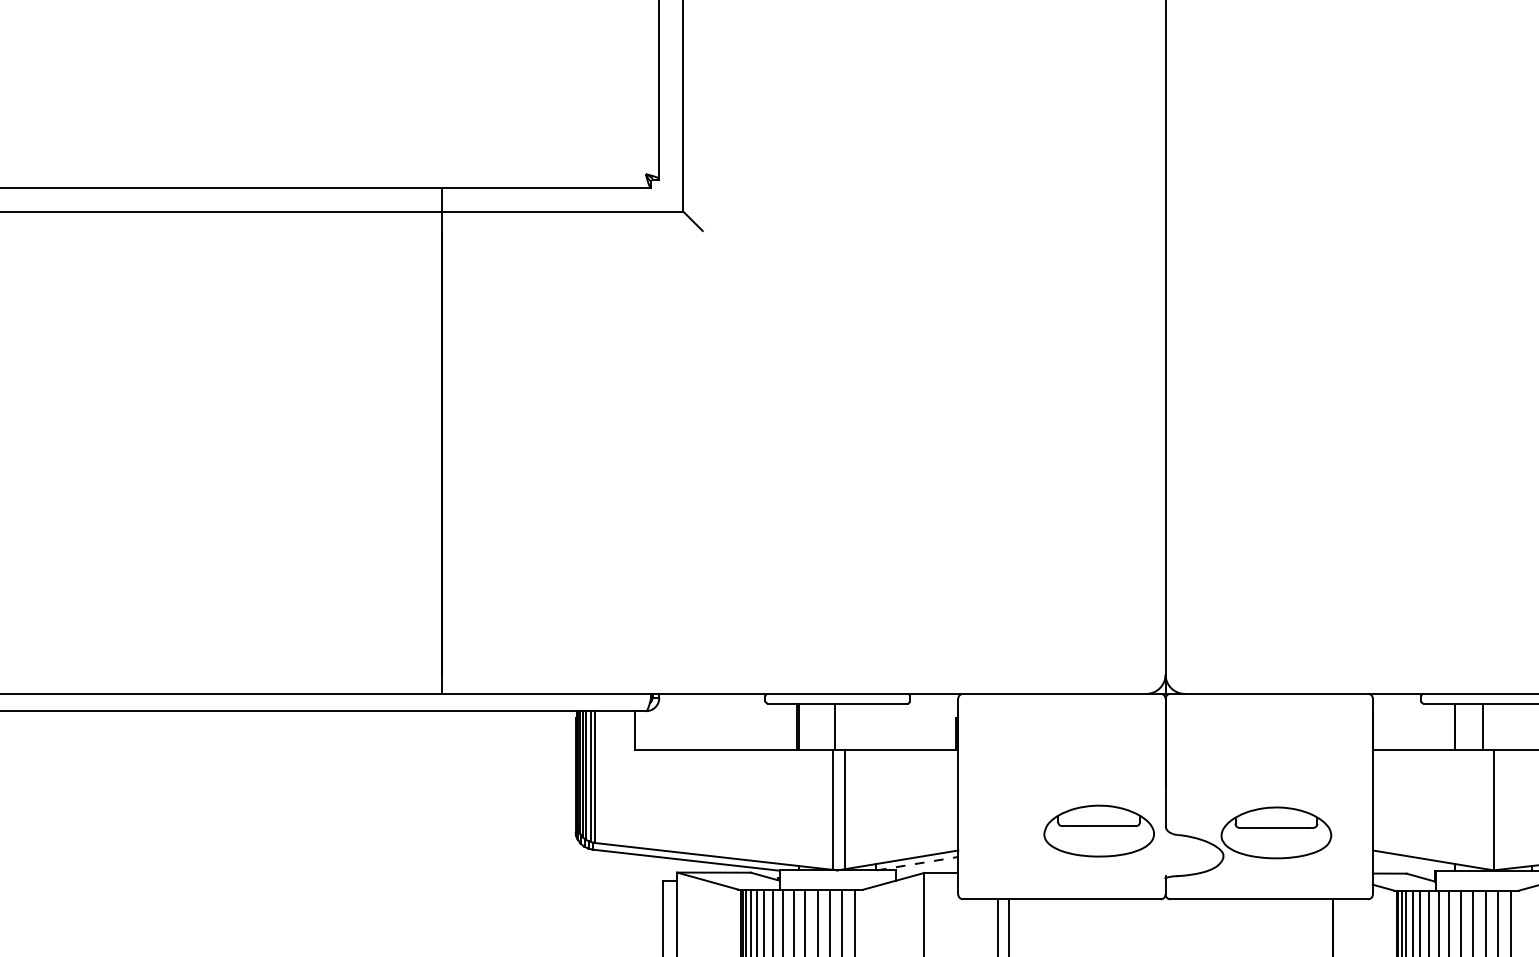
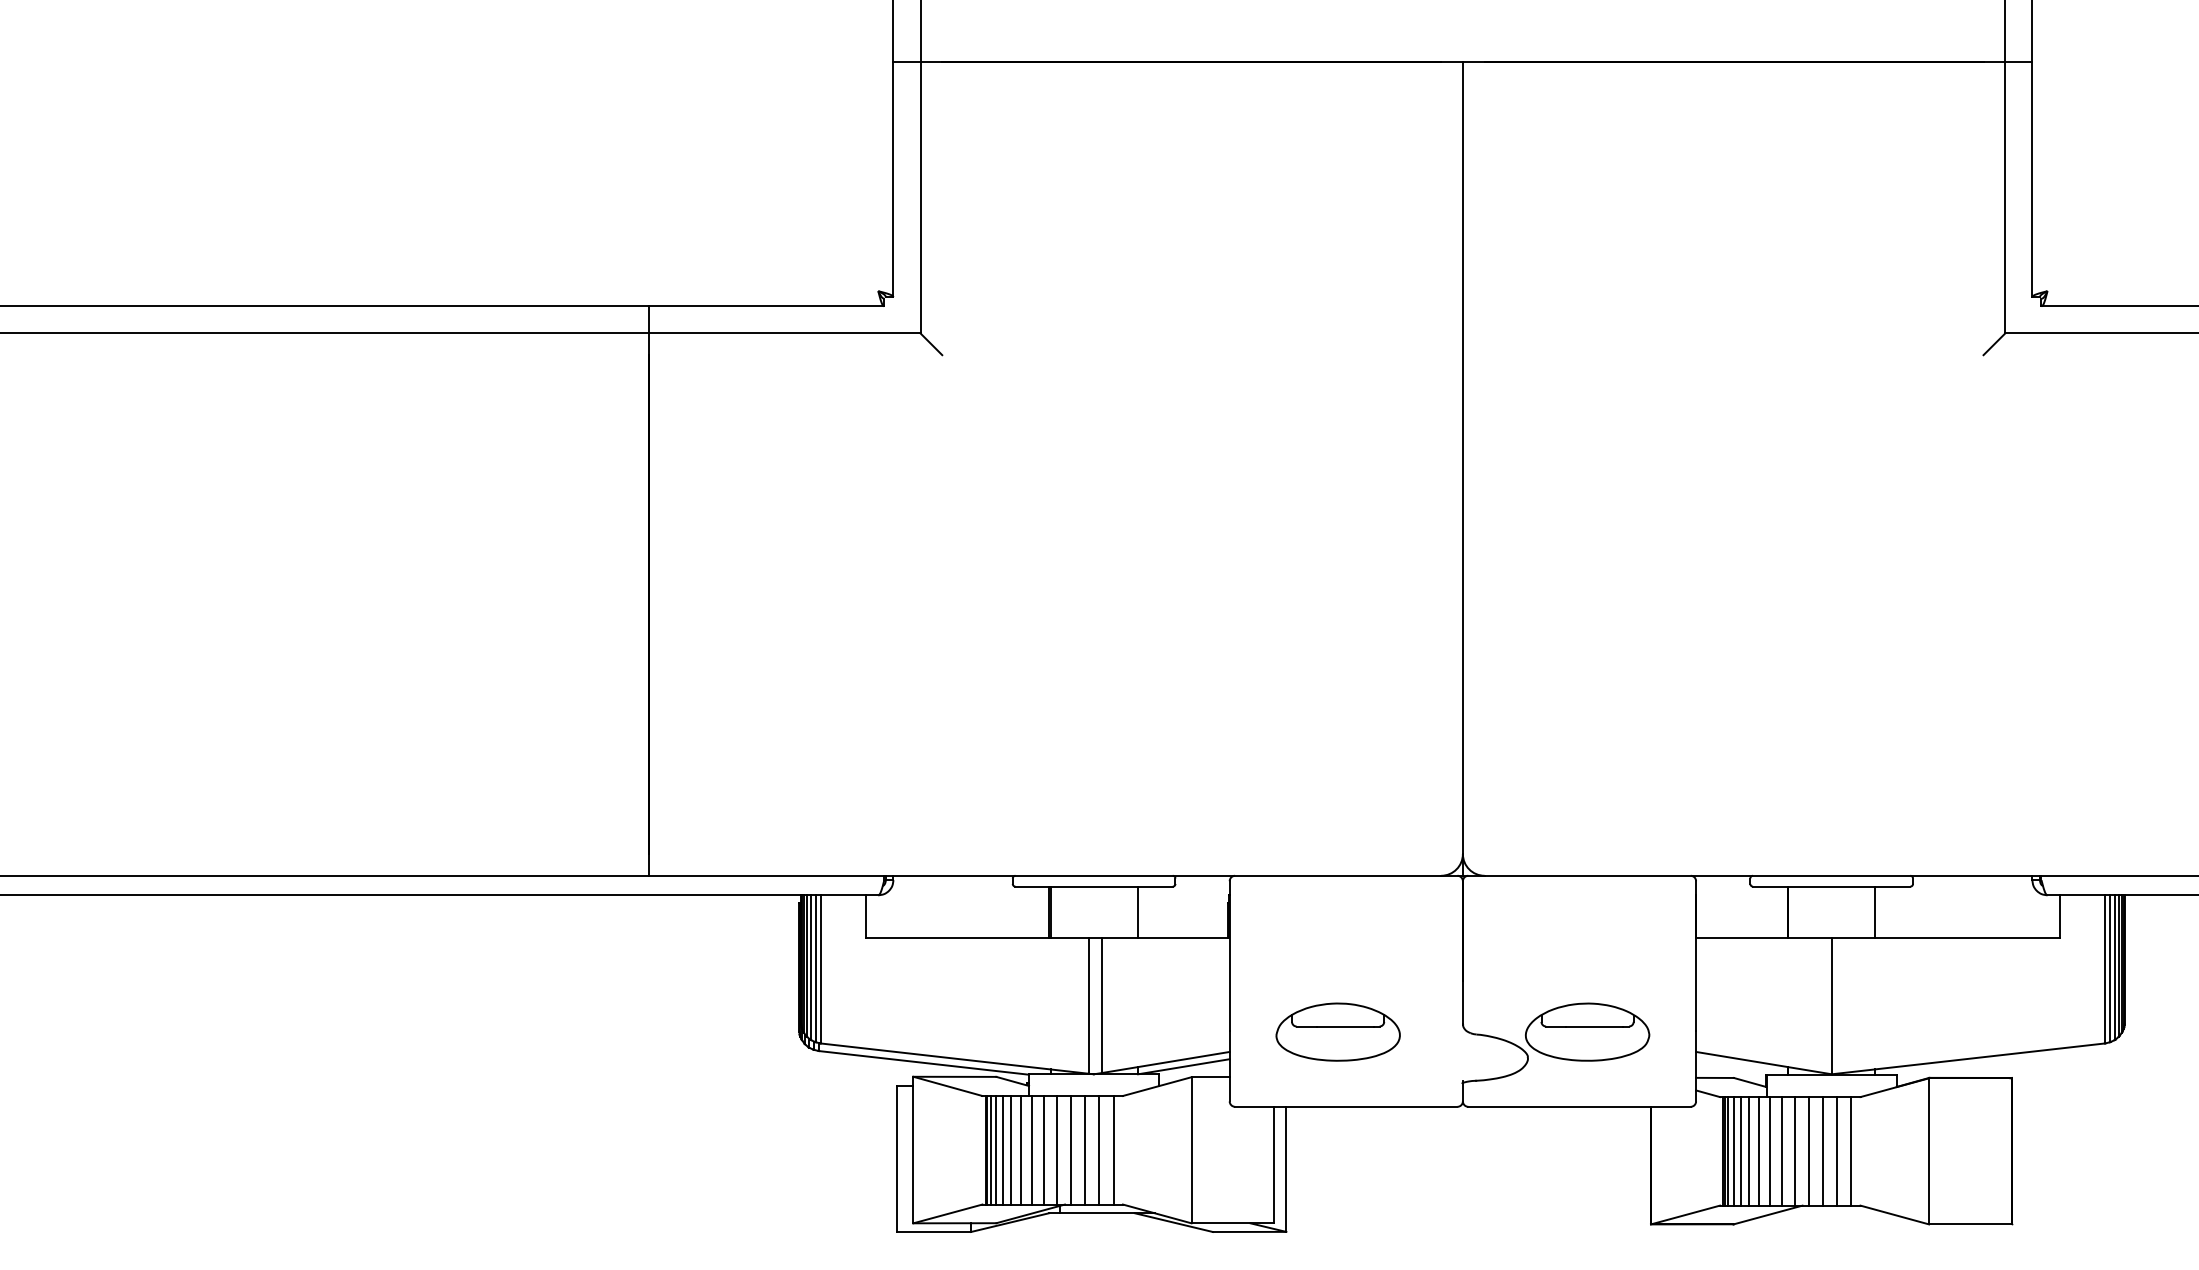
line: (834, 726) -> (1137, 912), moved
line: (1483, 726) -> (1875, 912), moved
part: (1098, 830) -> (1337, 1031), moved
line: (918, 863) -> (1184, 1066), dashed -> solid

